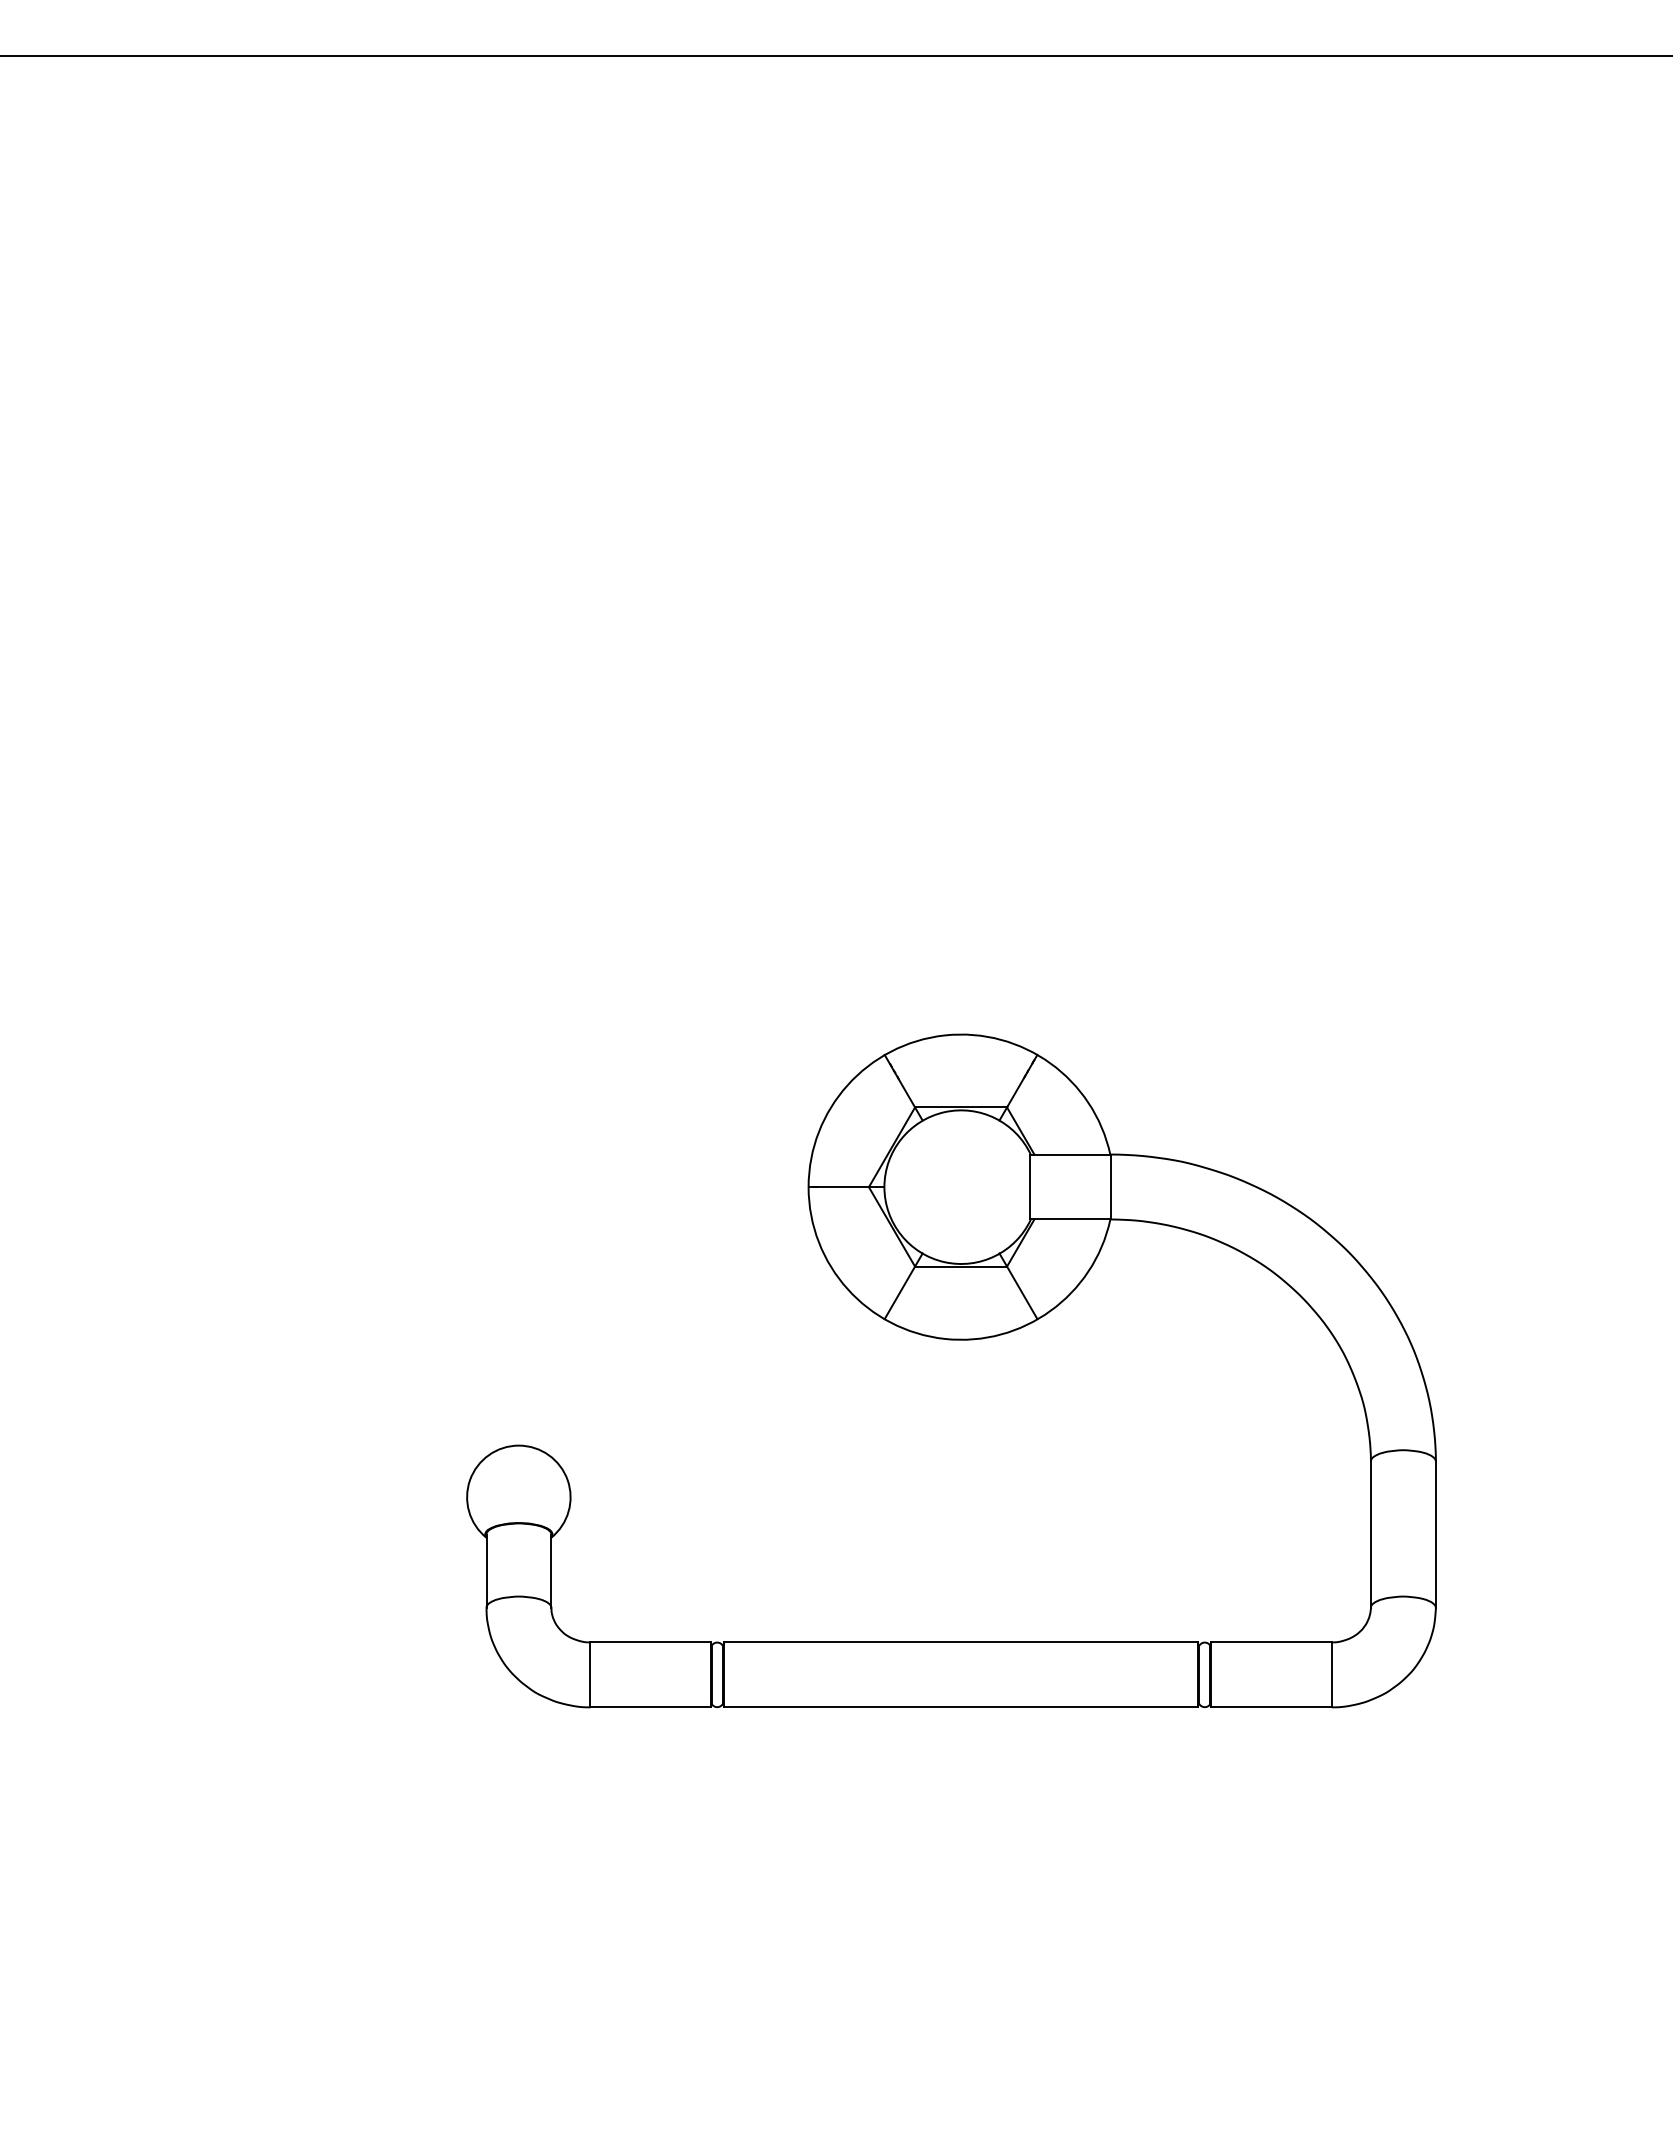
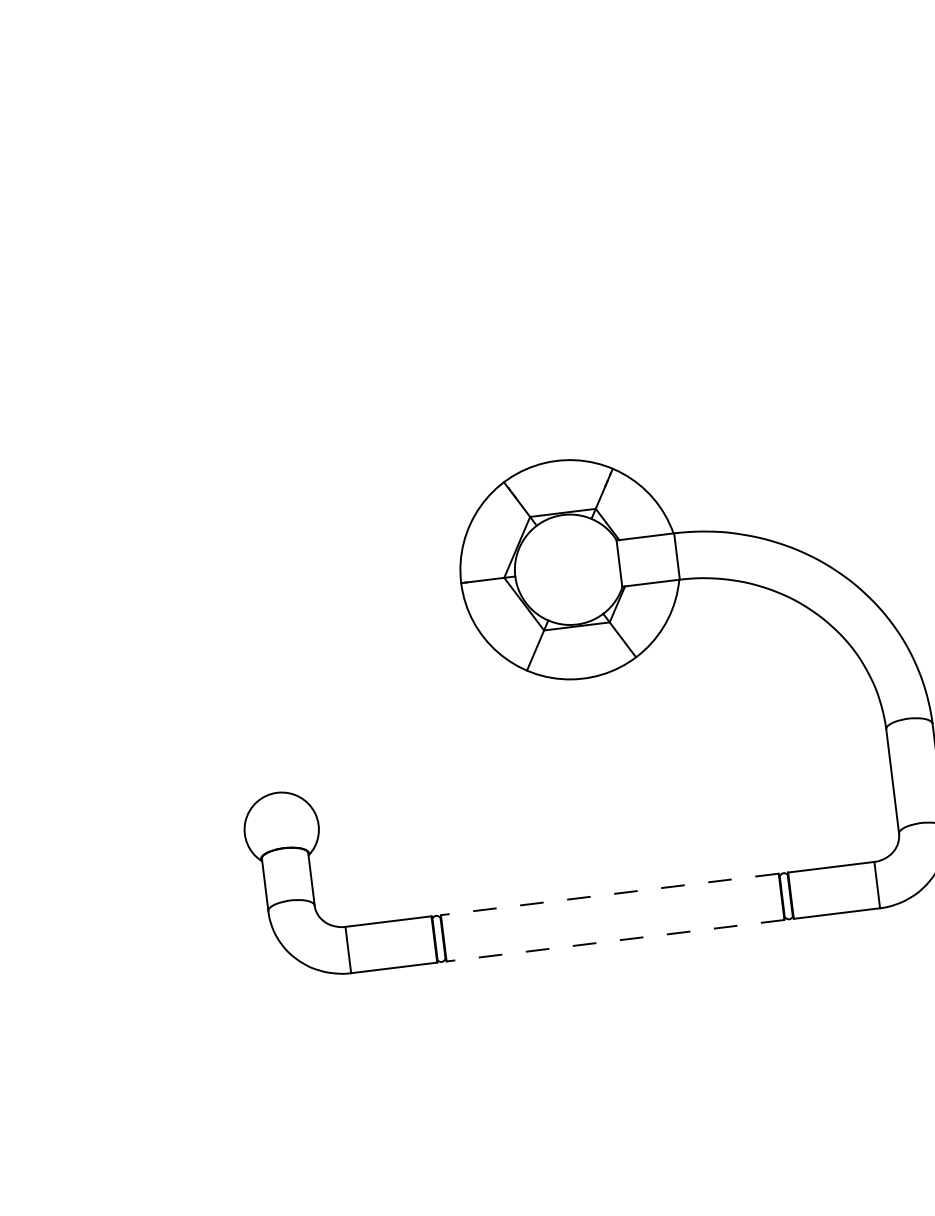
line: (961, 1642) -> (610, 894), solid -> dashed
line: (961, 1707) -> (615, 940), solid -> dashed

